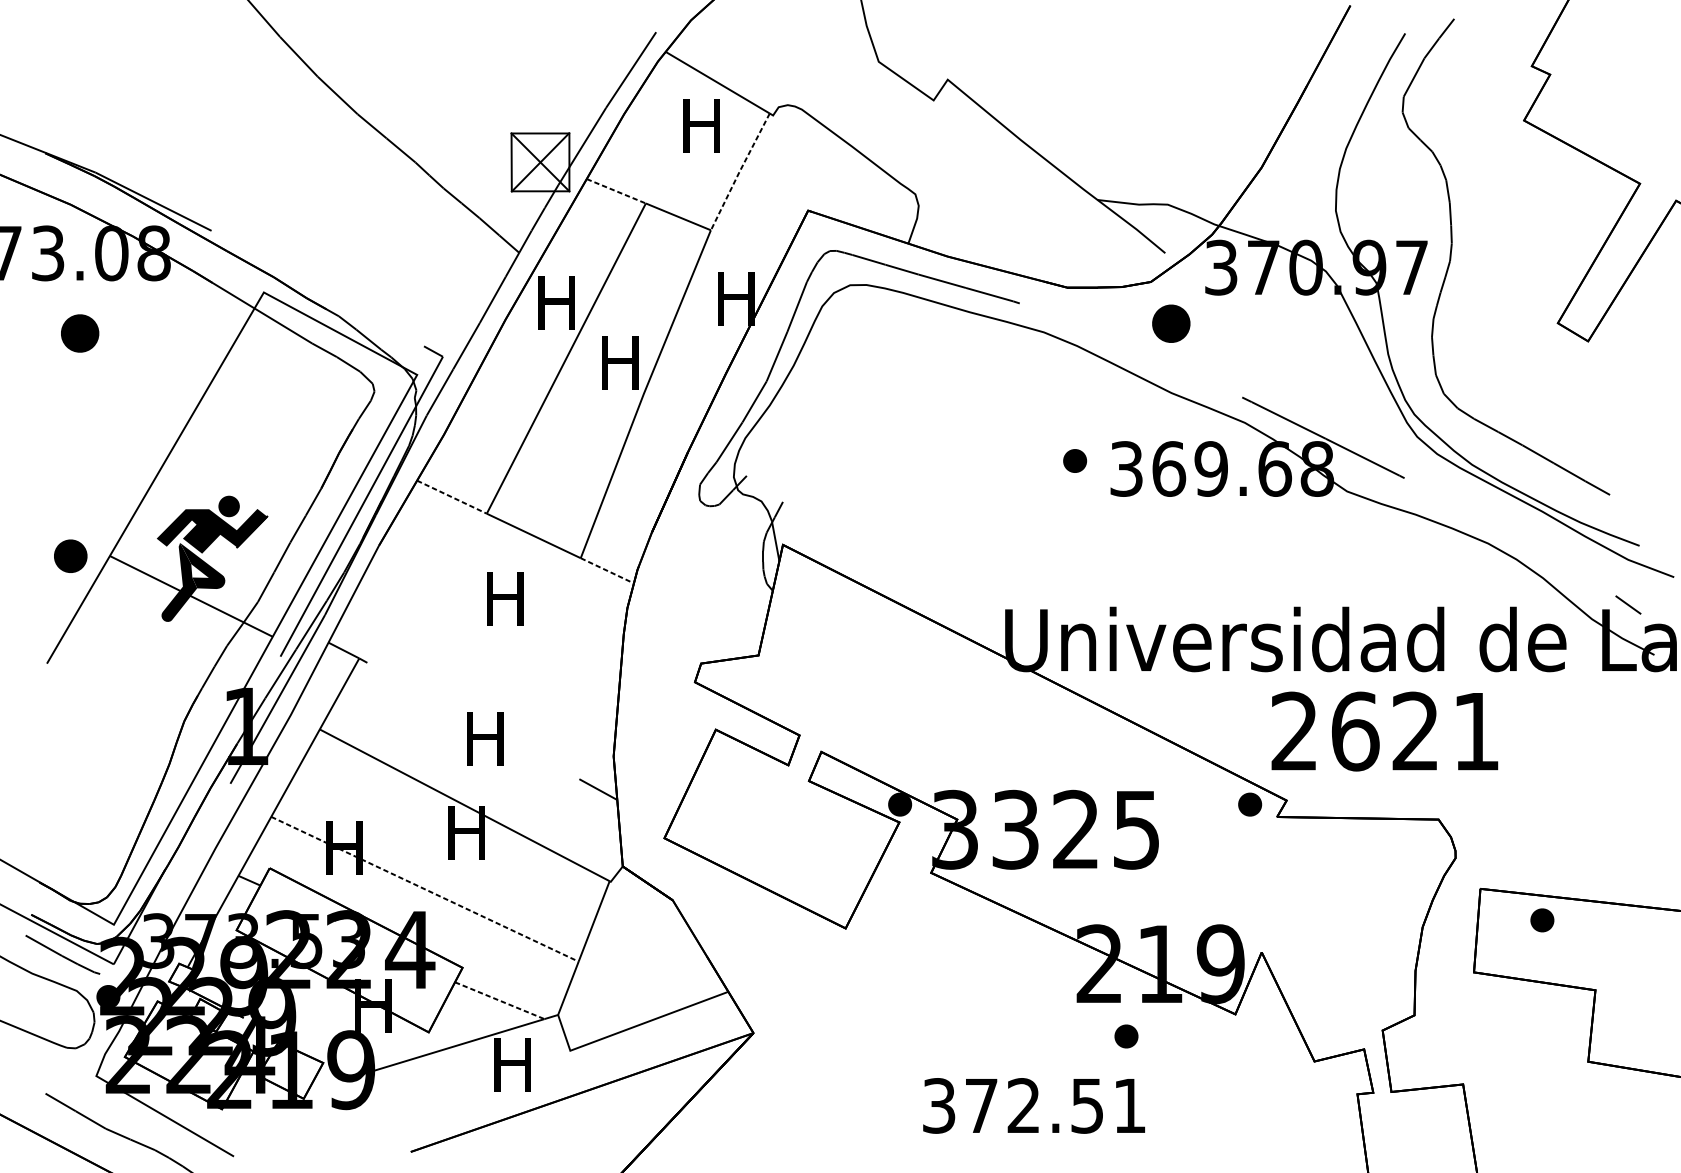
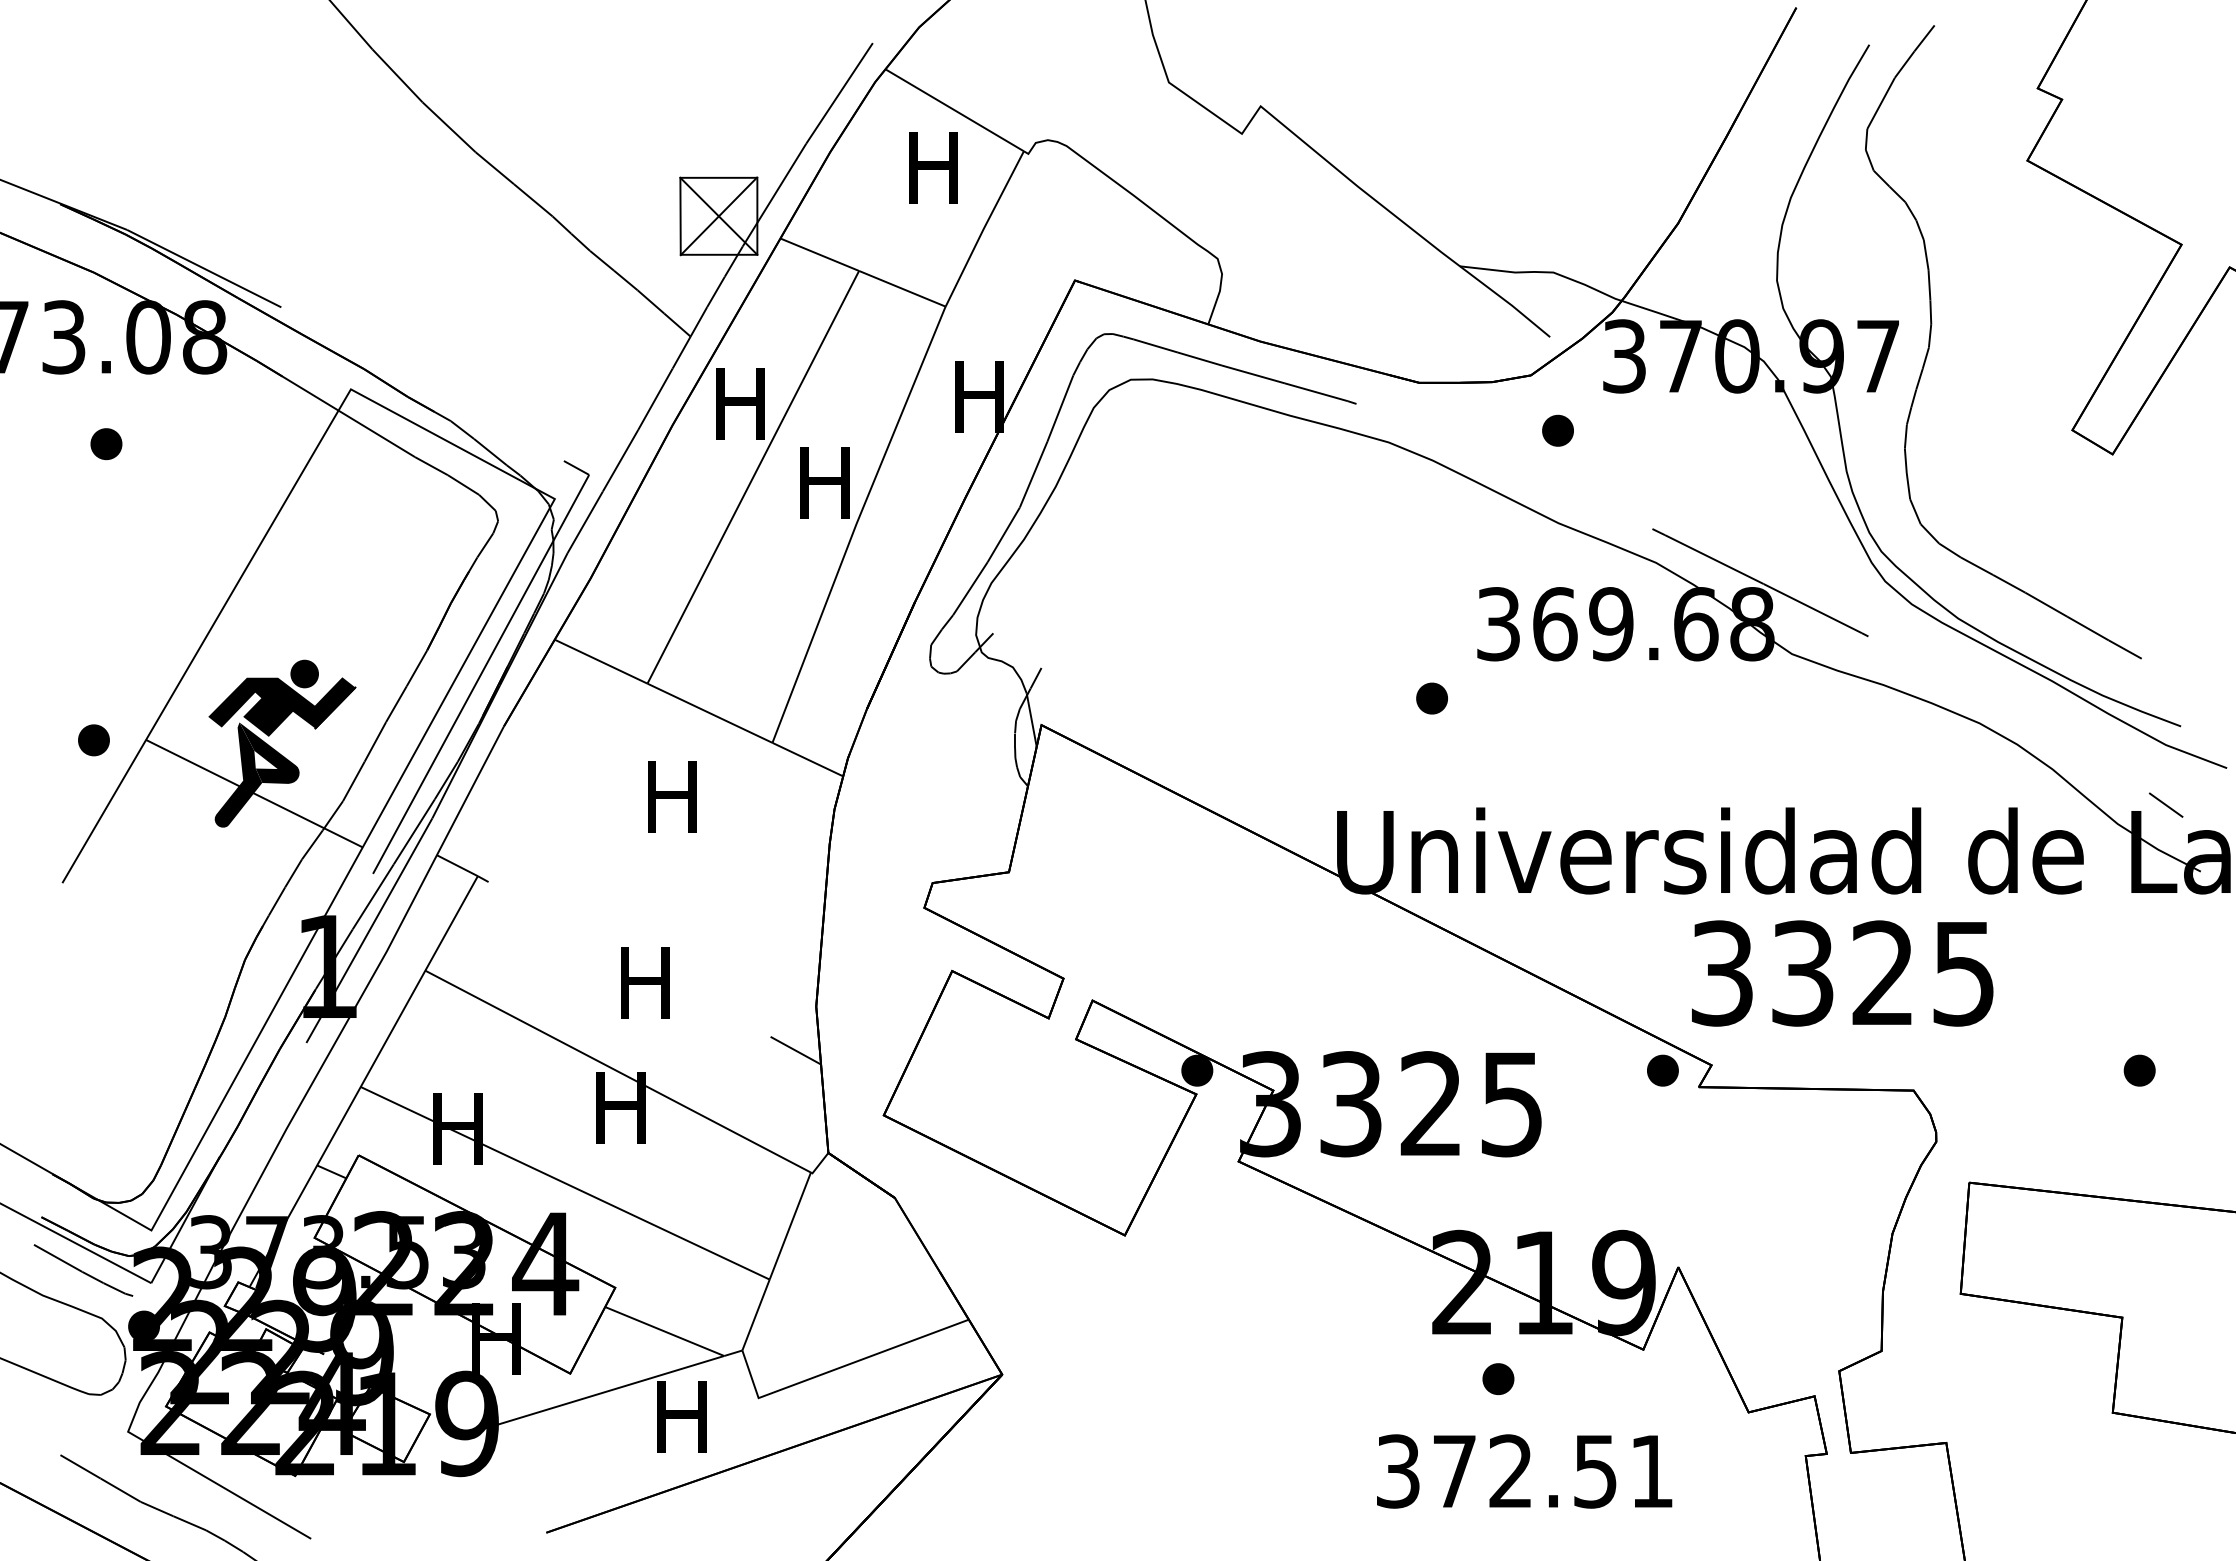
line: (739, 172) -> (983, 229), dashed -> solid
line: (616, 191) -> (819, 254), dashed -> solid
part: (1170, 323) -> (1557, 430), size x0.62
part: (80, 333) -> (106, 444), size x0.62
part: (1074, 460) -> (1431, 698), moved
line: (452, 497) -> (601, 661), dashed -> solid
part: (70, 556) -> (93, 740), size x0.71
line: (607, 570) -> (808, 759), dashed -> solid
text: (1385, 731) -> (1842, 973), 2621 -> 3325
line: (425, 889) -> (565, 1183), dashed -> solid
part: (1542, 920) -> (2139, 1070), moved
line: (500, 1000) -> (665, 1331), dashed -> solid
text: (1034, 1105) -> (1524, 1471), moved

